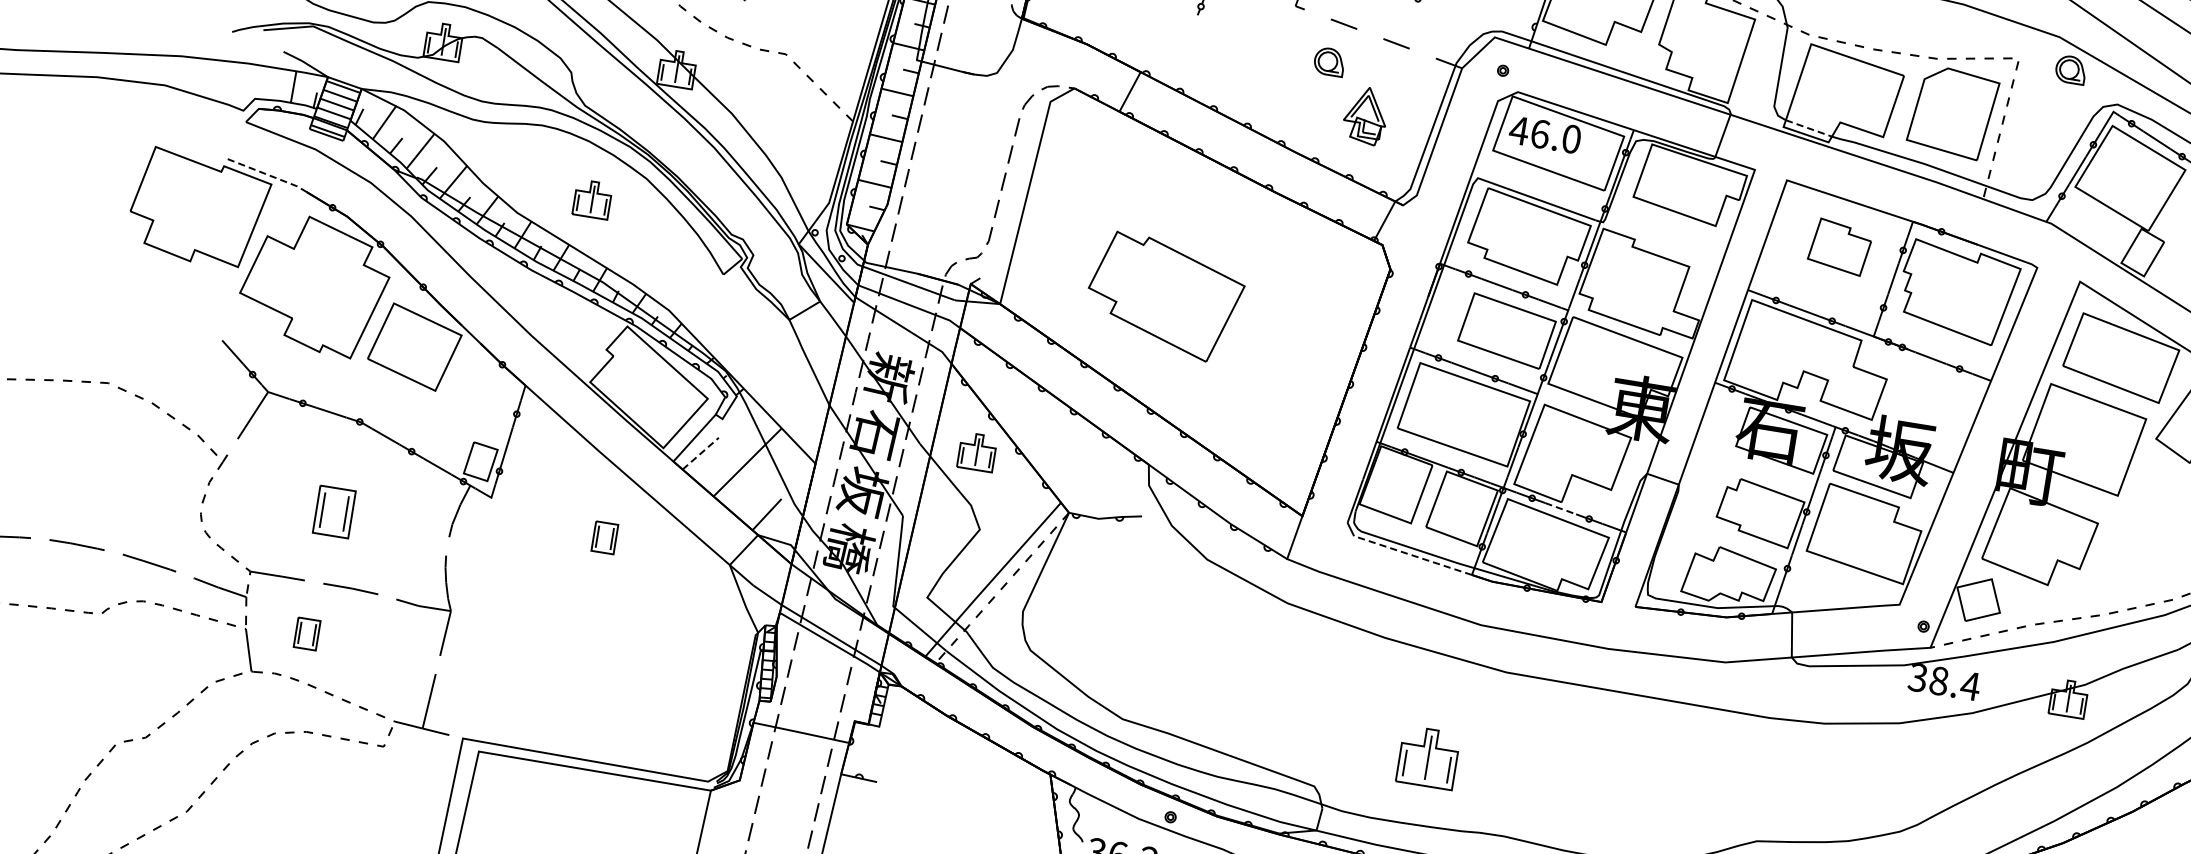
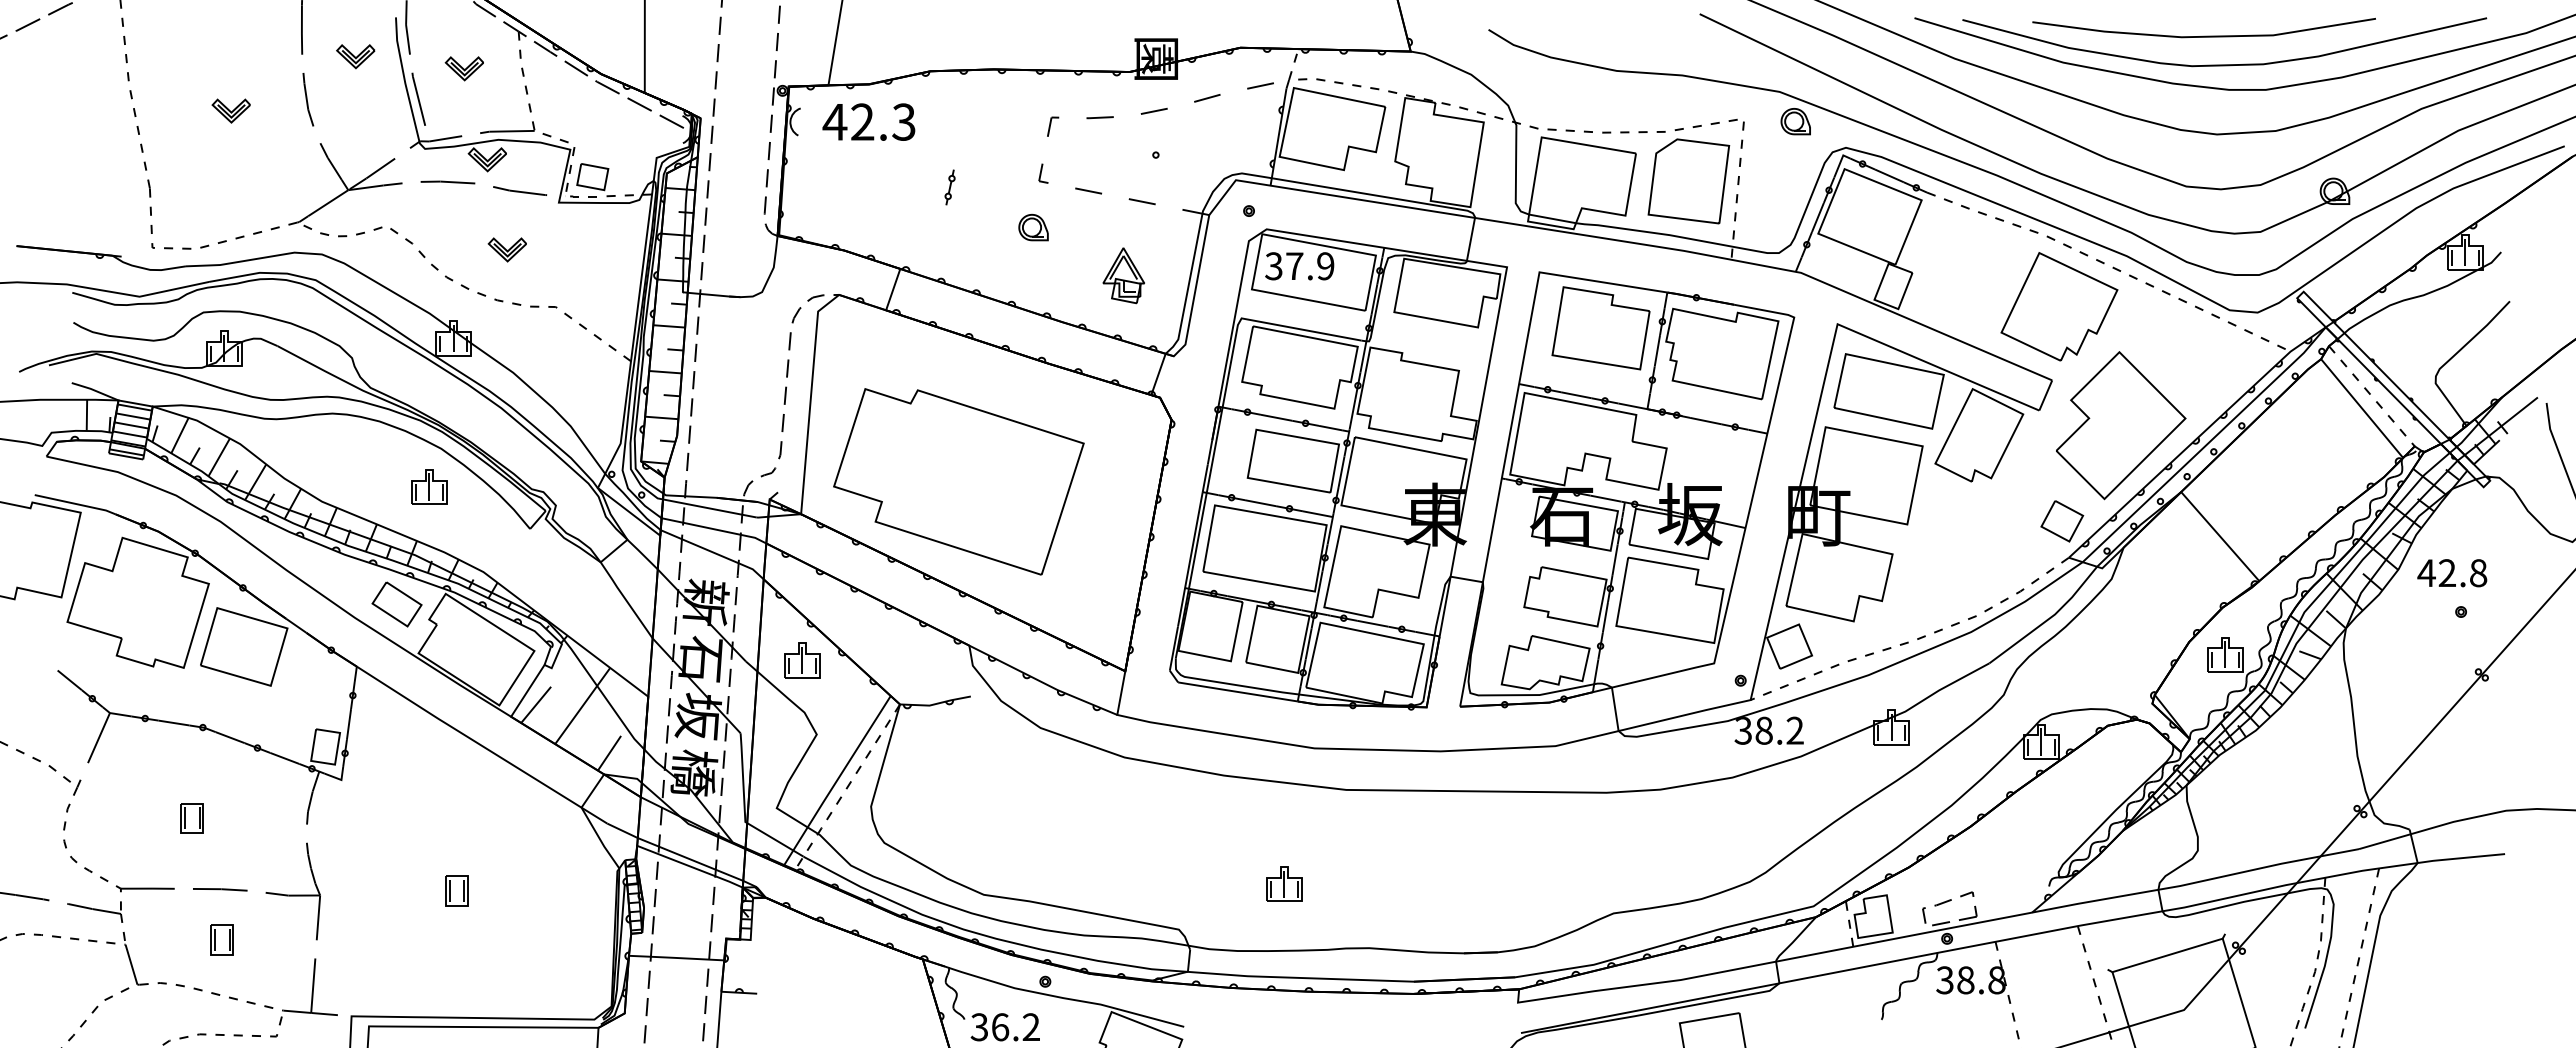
part: (1329, 61) -> (1033, 227), moved
line: (1808, 128) -> (1552, 218), dashed -> solid
text: (1545, 135) -> (1299, 266), 46.0 -> 37.9
line: (268, 175) -> (76, 504), dashed -> solid
part: (592, 198) -> (429, 486), moved
part: (1839, 247) -> (1600, 328), size x1.67
part: (1164, 296) -> (958, 481), size x1.67
part: (575, 329) -> (396, 604), added
line: (701, 453) -> (536, 704), dashed -> solid
line: (1560, 508) -> (1372, 623), dashed -> solid
part: (333, 512) -> (191, 818), size x0.62
part: (604, 537) -> (456, 890), moved
line: (1411, 554) -> (1236, 691), dashed -> solid
part: (306, 633) -> (221, 939), moved
text: (1969, 685) -> (1794, 730), 38.4 -> 38.2
part: (1428, 757) -> (1284, 883), size x0.62

